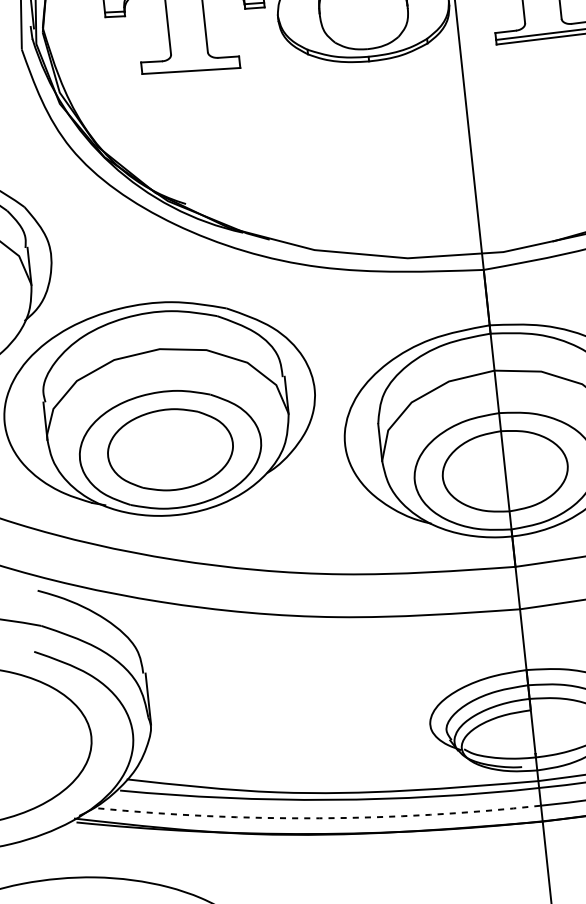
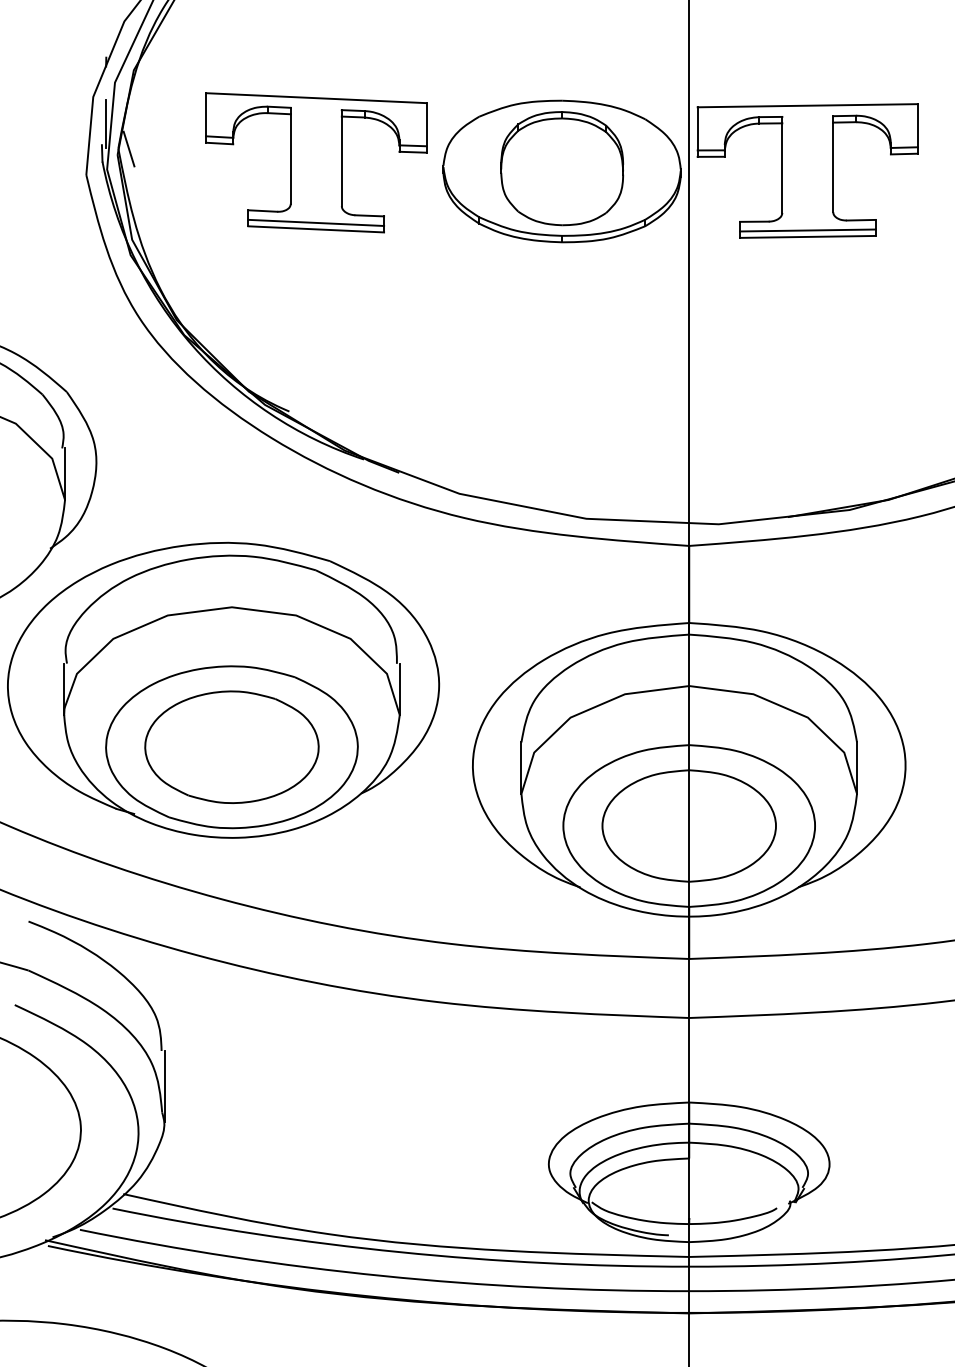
line: (50, 27) -> (128, 148), added
line: (190, 66) -> (316, 222), added
arc: (320, 818) -> (383, 1276), dashed -> solid

